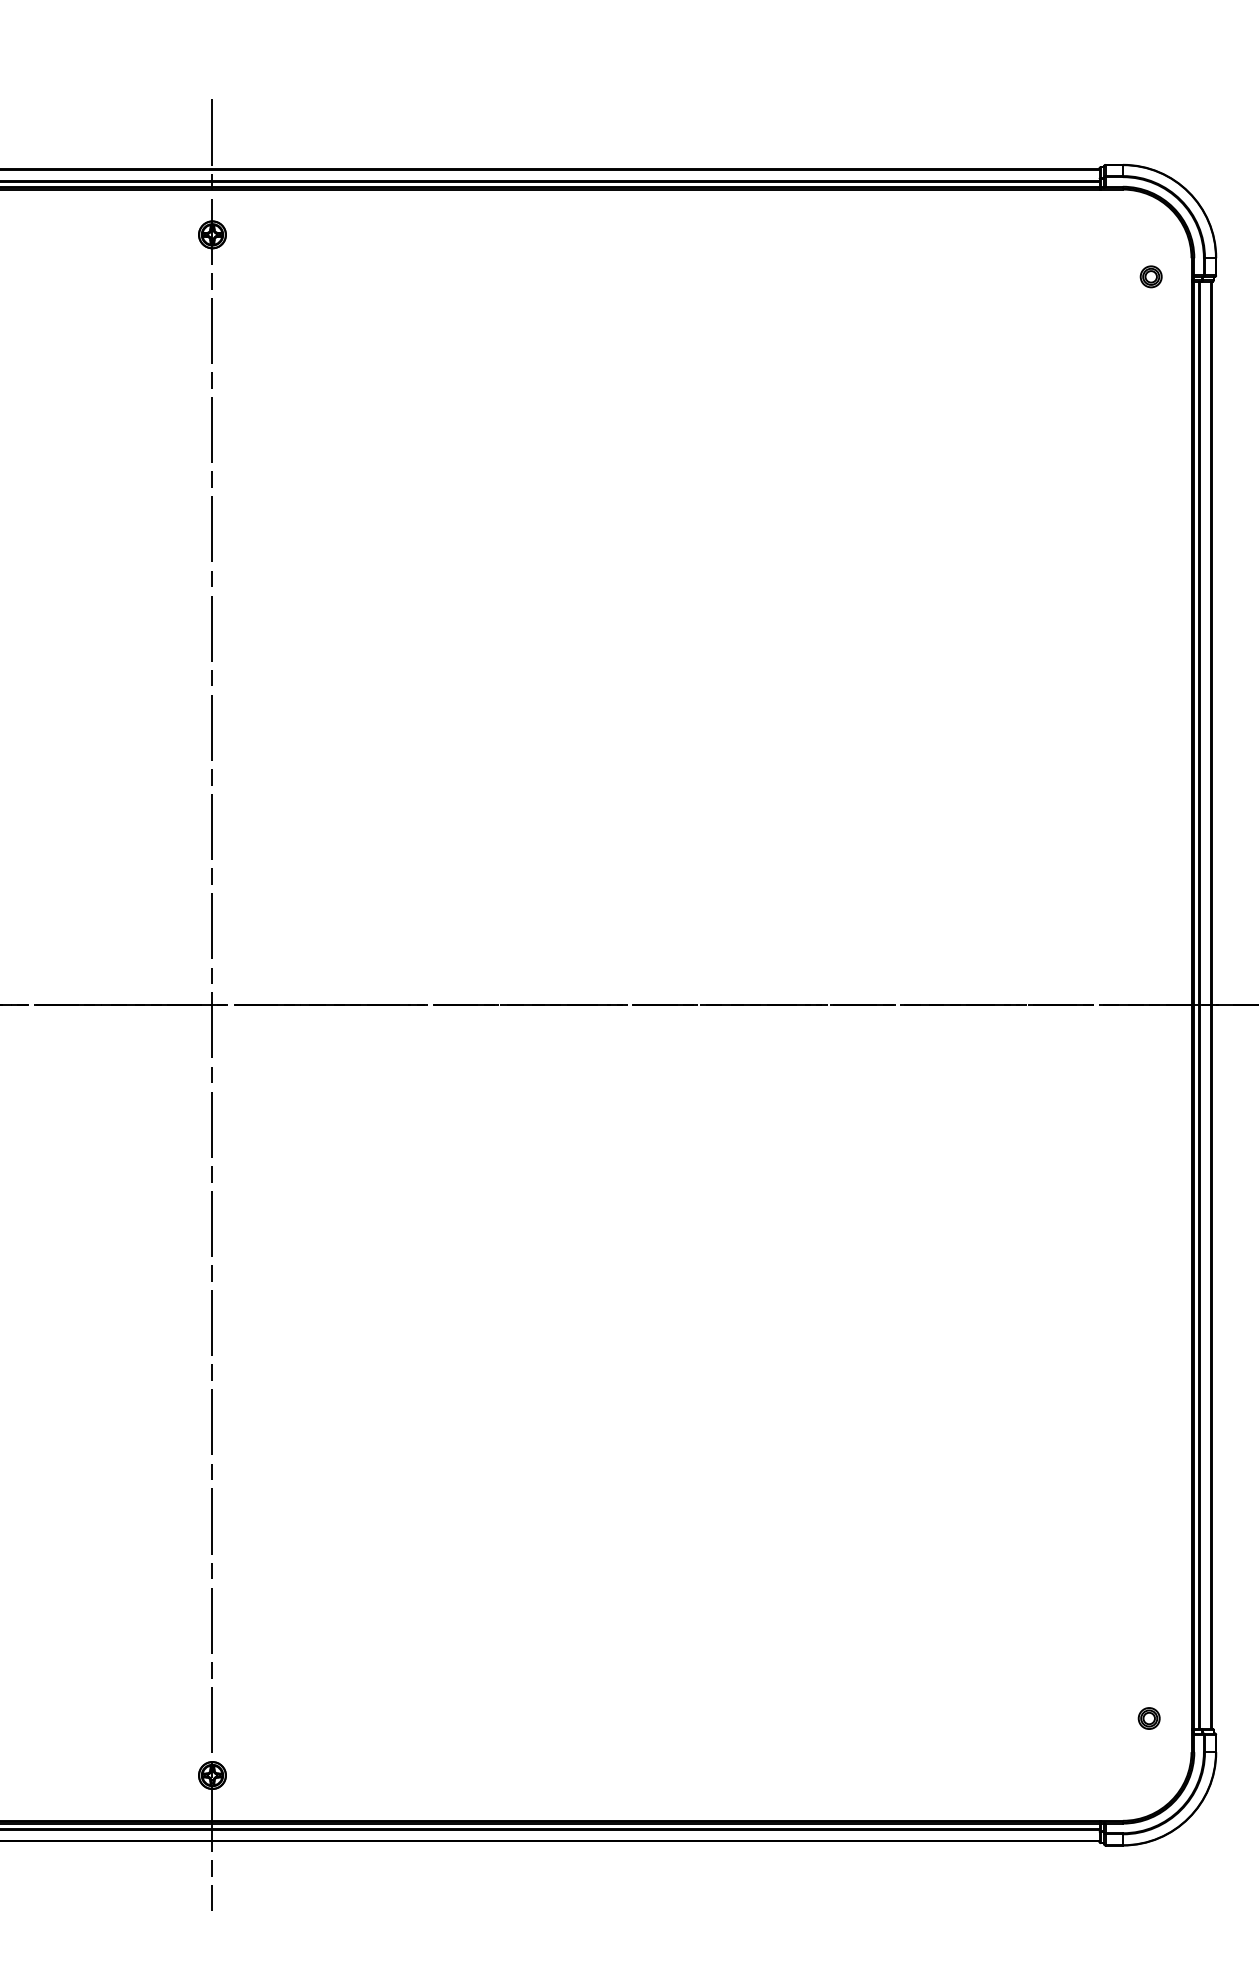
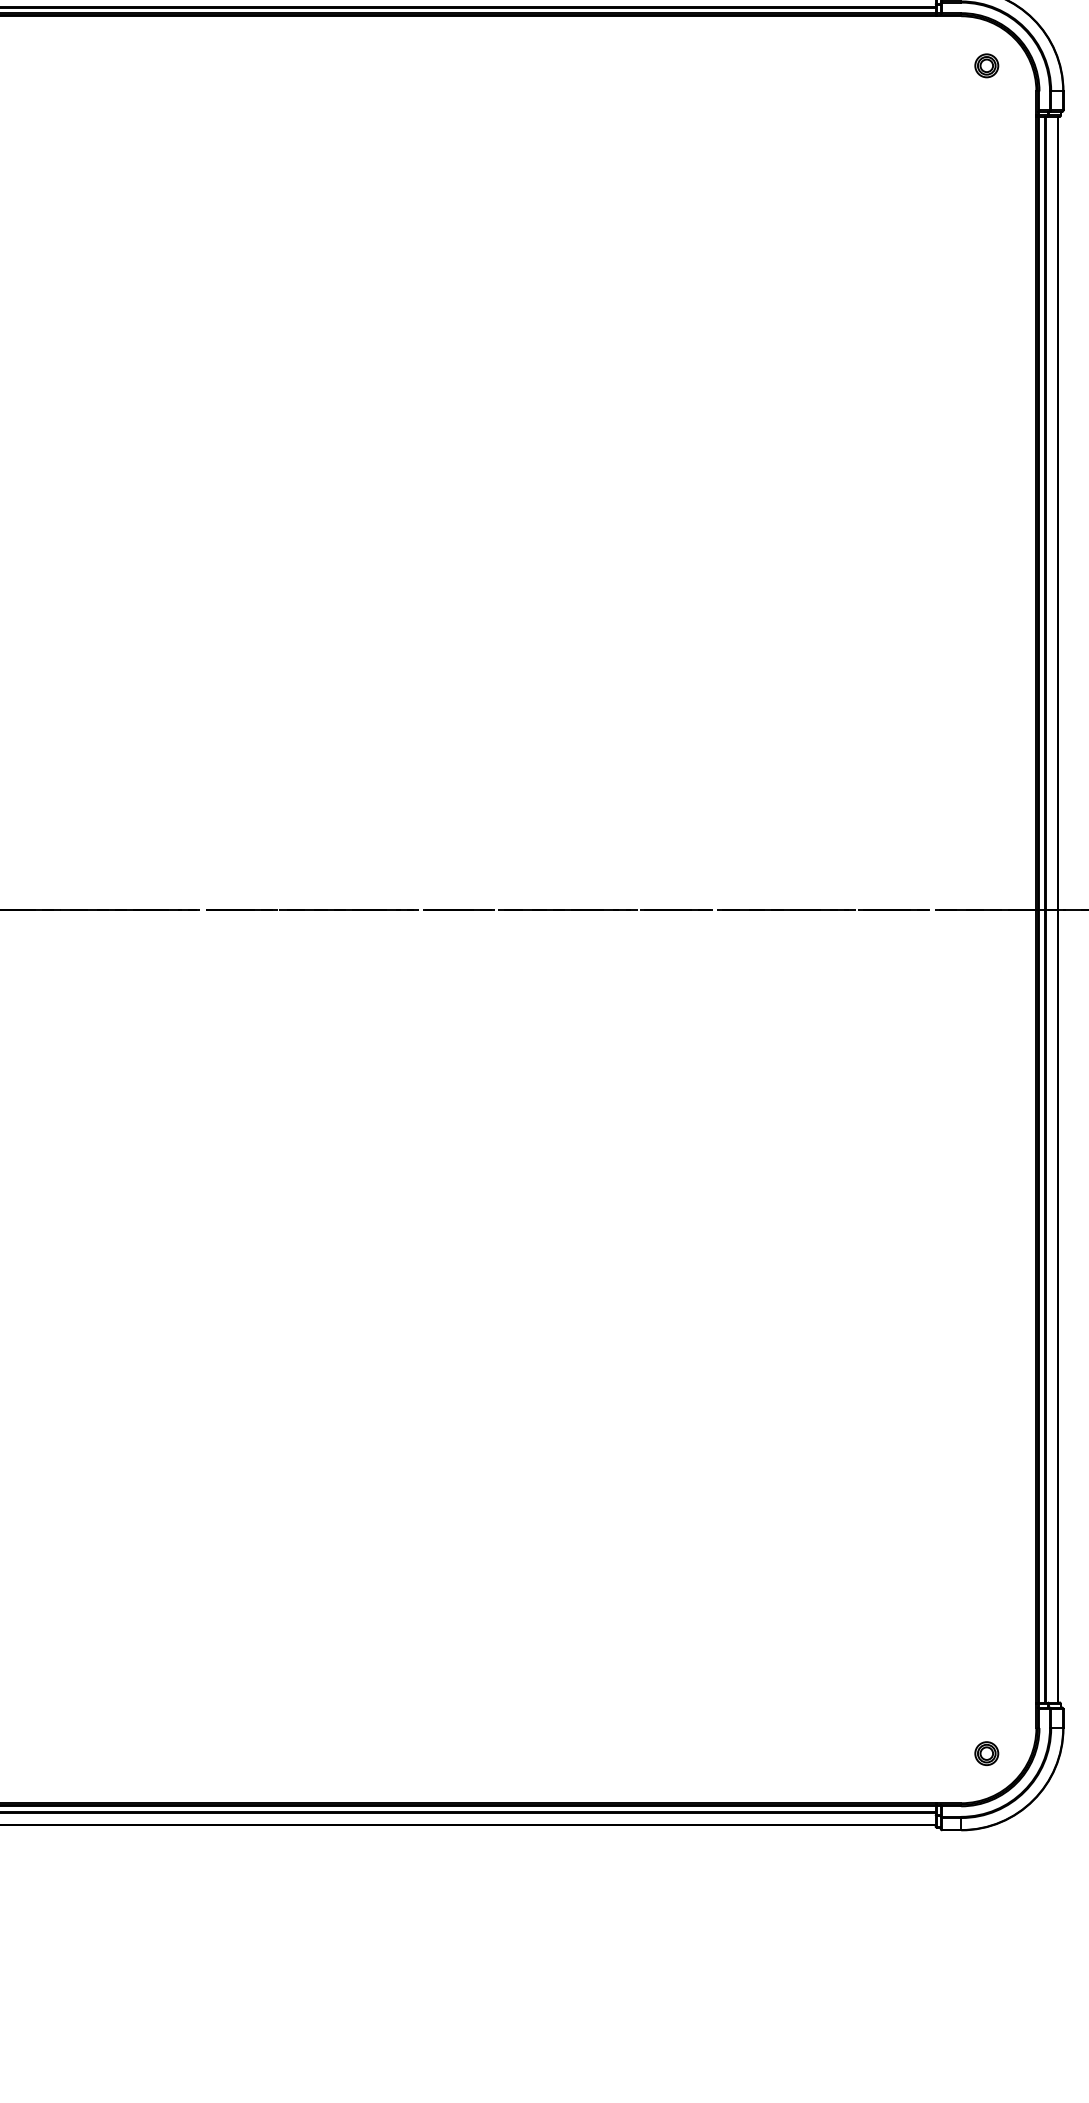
part: (1150, 276) -> (986, 65), moved
part: (1148, 1718) -> (986, 1753), moved

